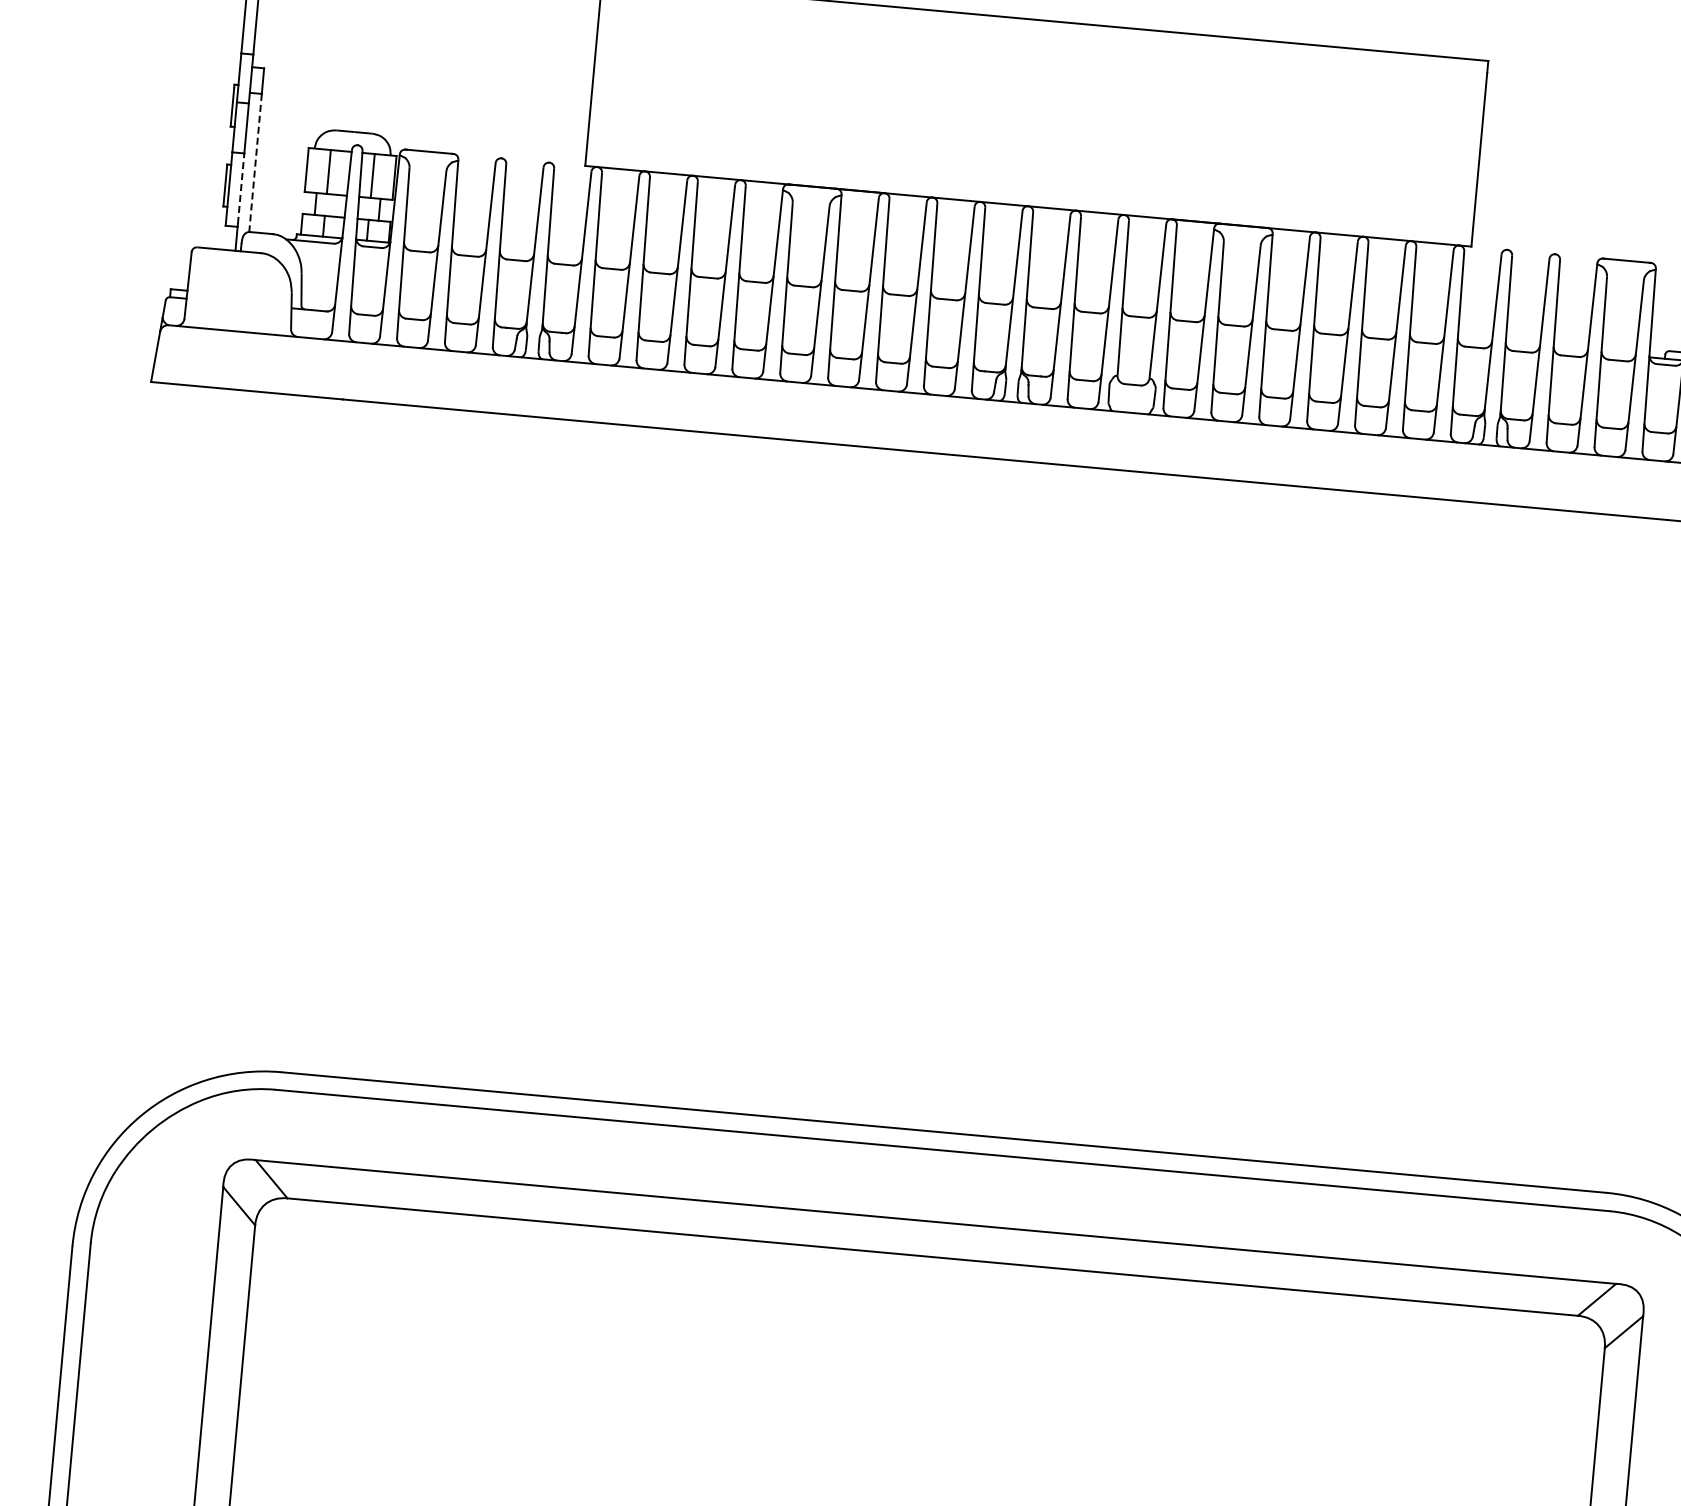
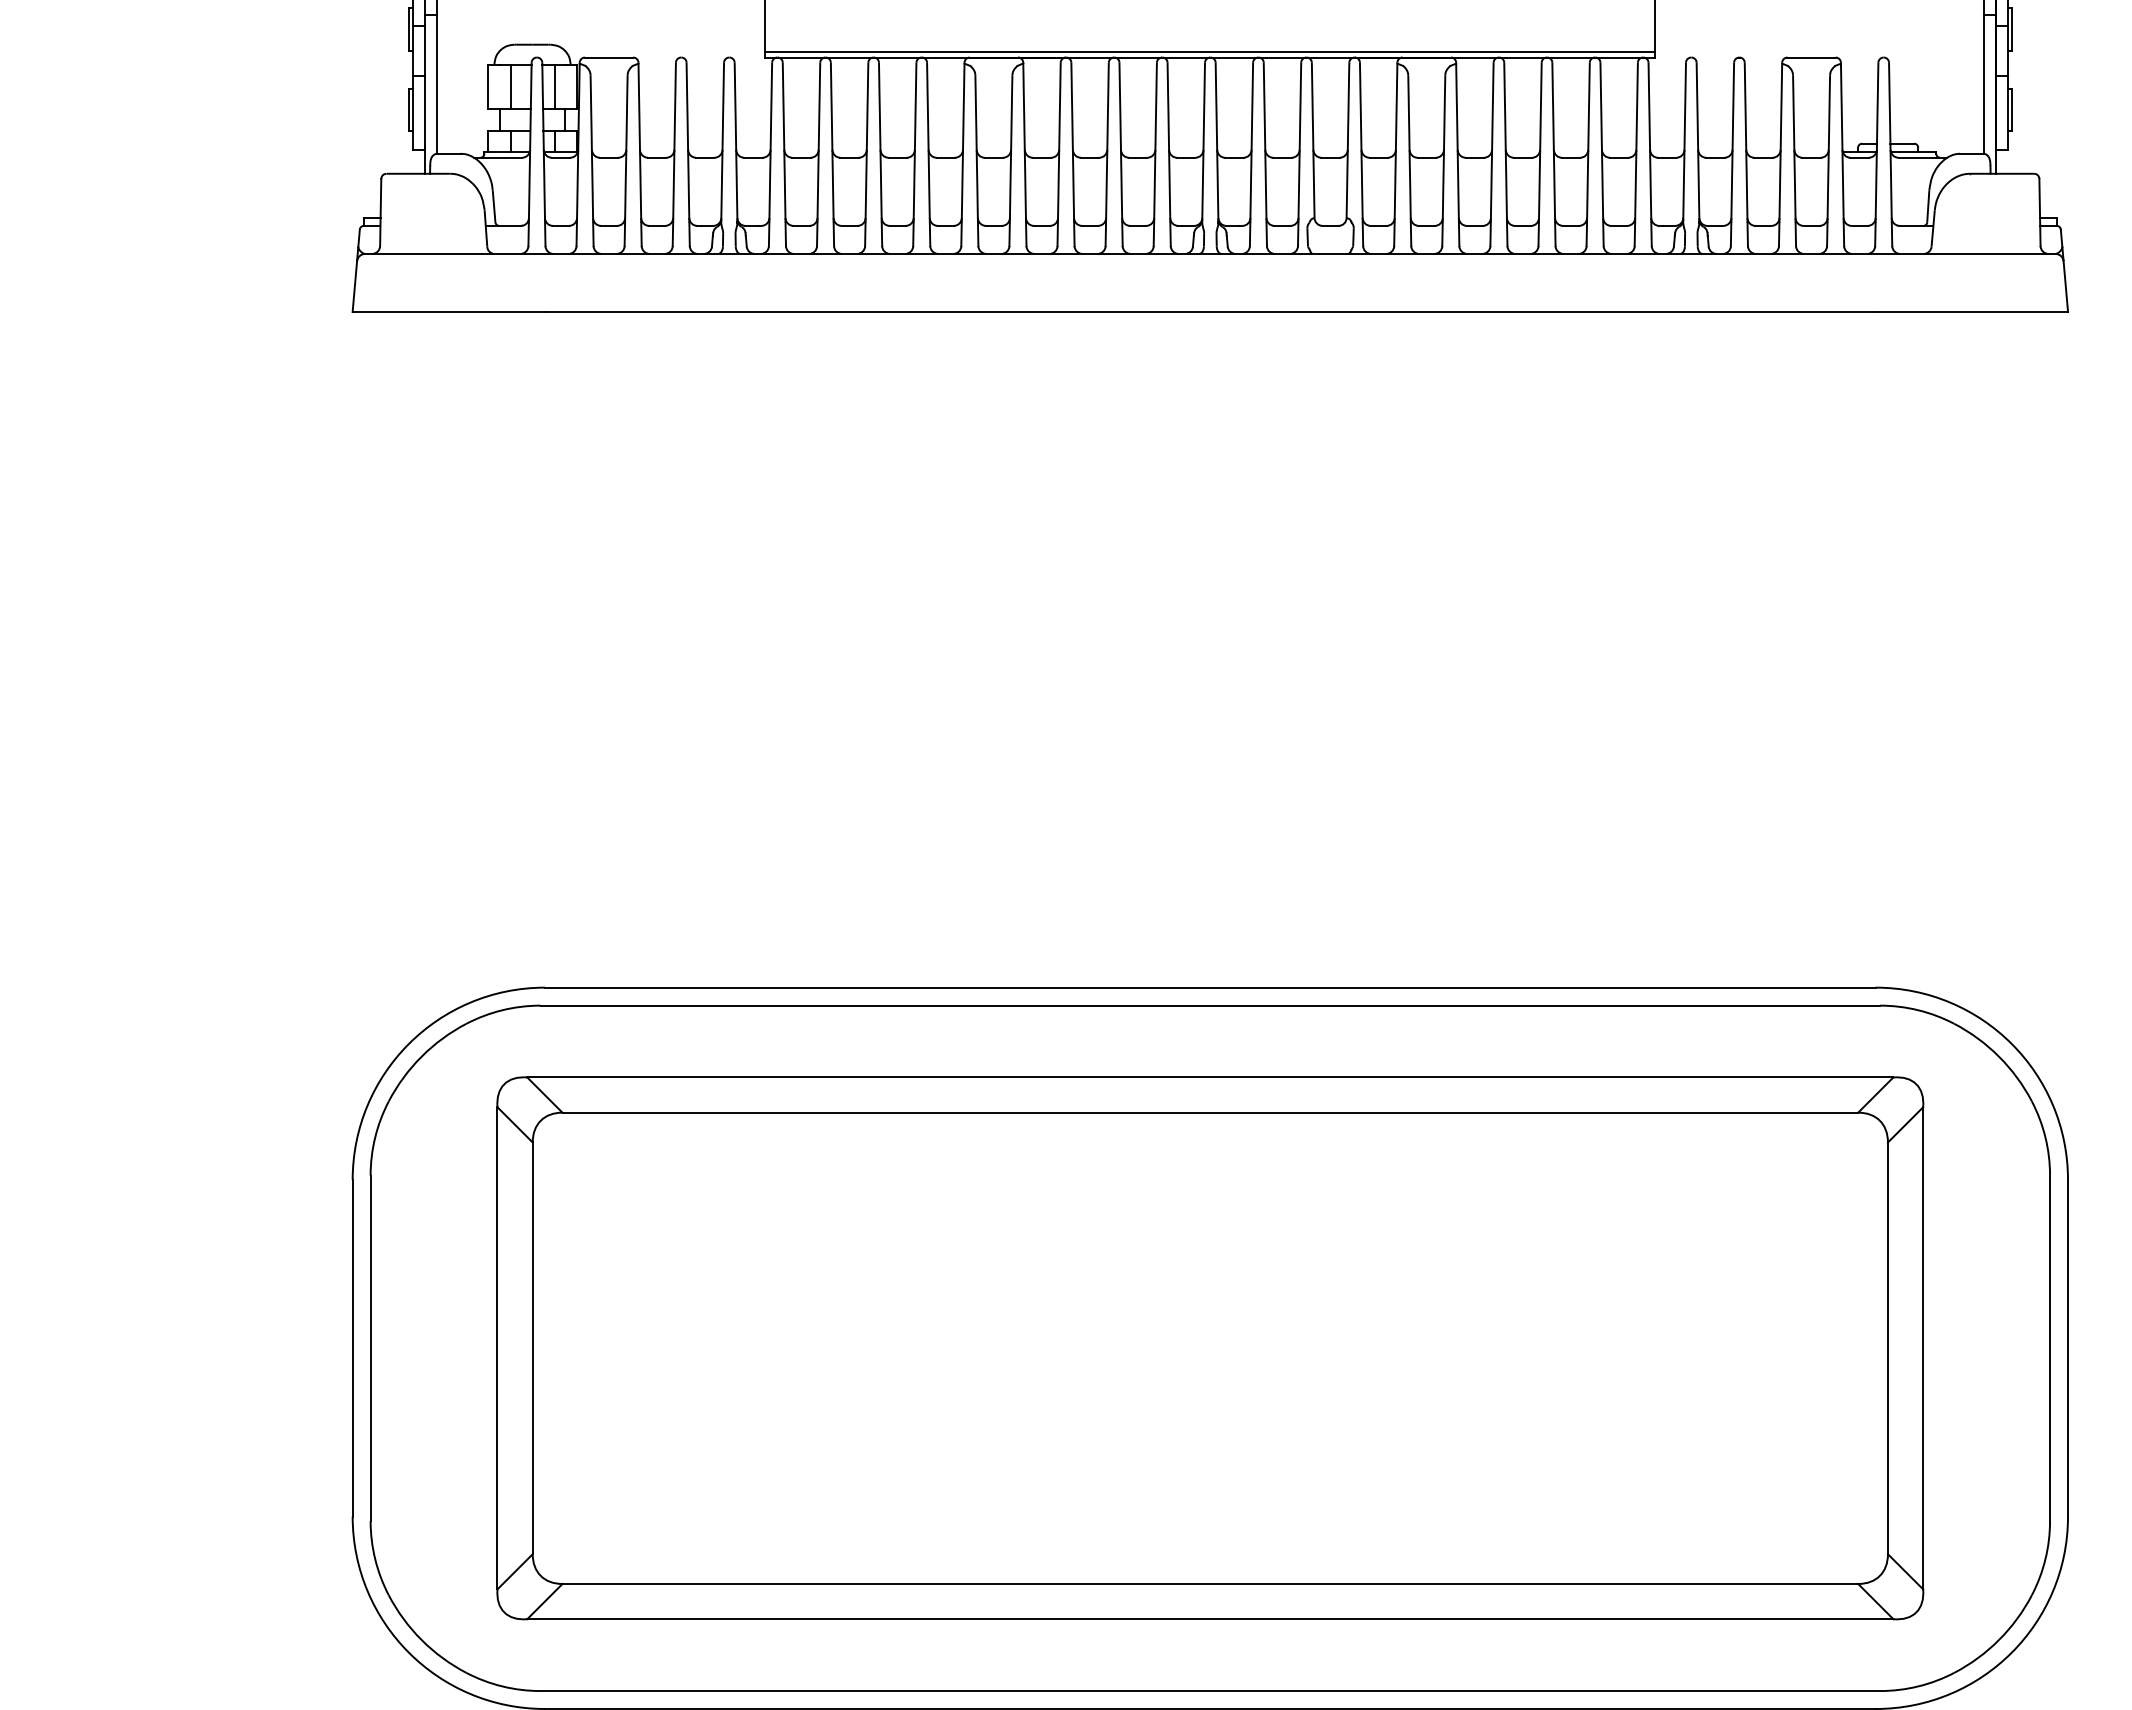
line: (255, 163) -> (436, 85), dashed -> solid
line: (240, 187) -> (424, 110), dashed -> solid
line: (1029, 200) -> (1210, 51), added

